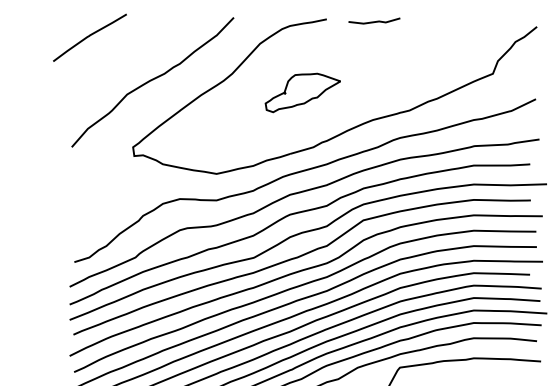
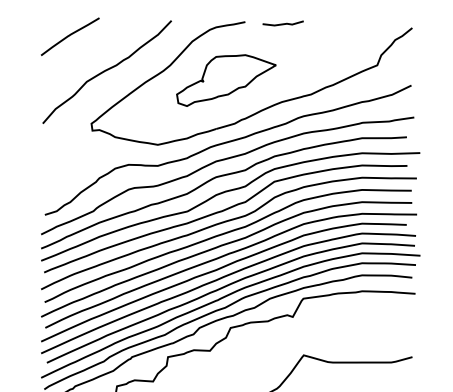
curve: (88, 37) -> (69, 36), moved
part: (303, 92) -> (226, 80), size x1.67

